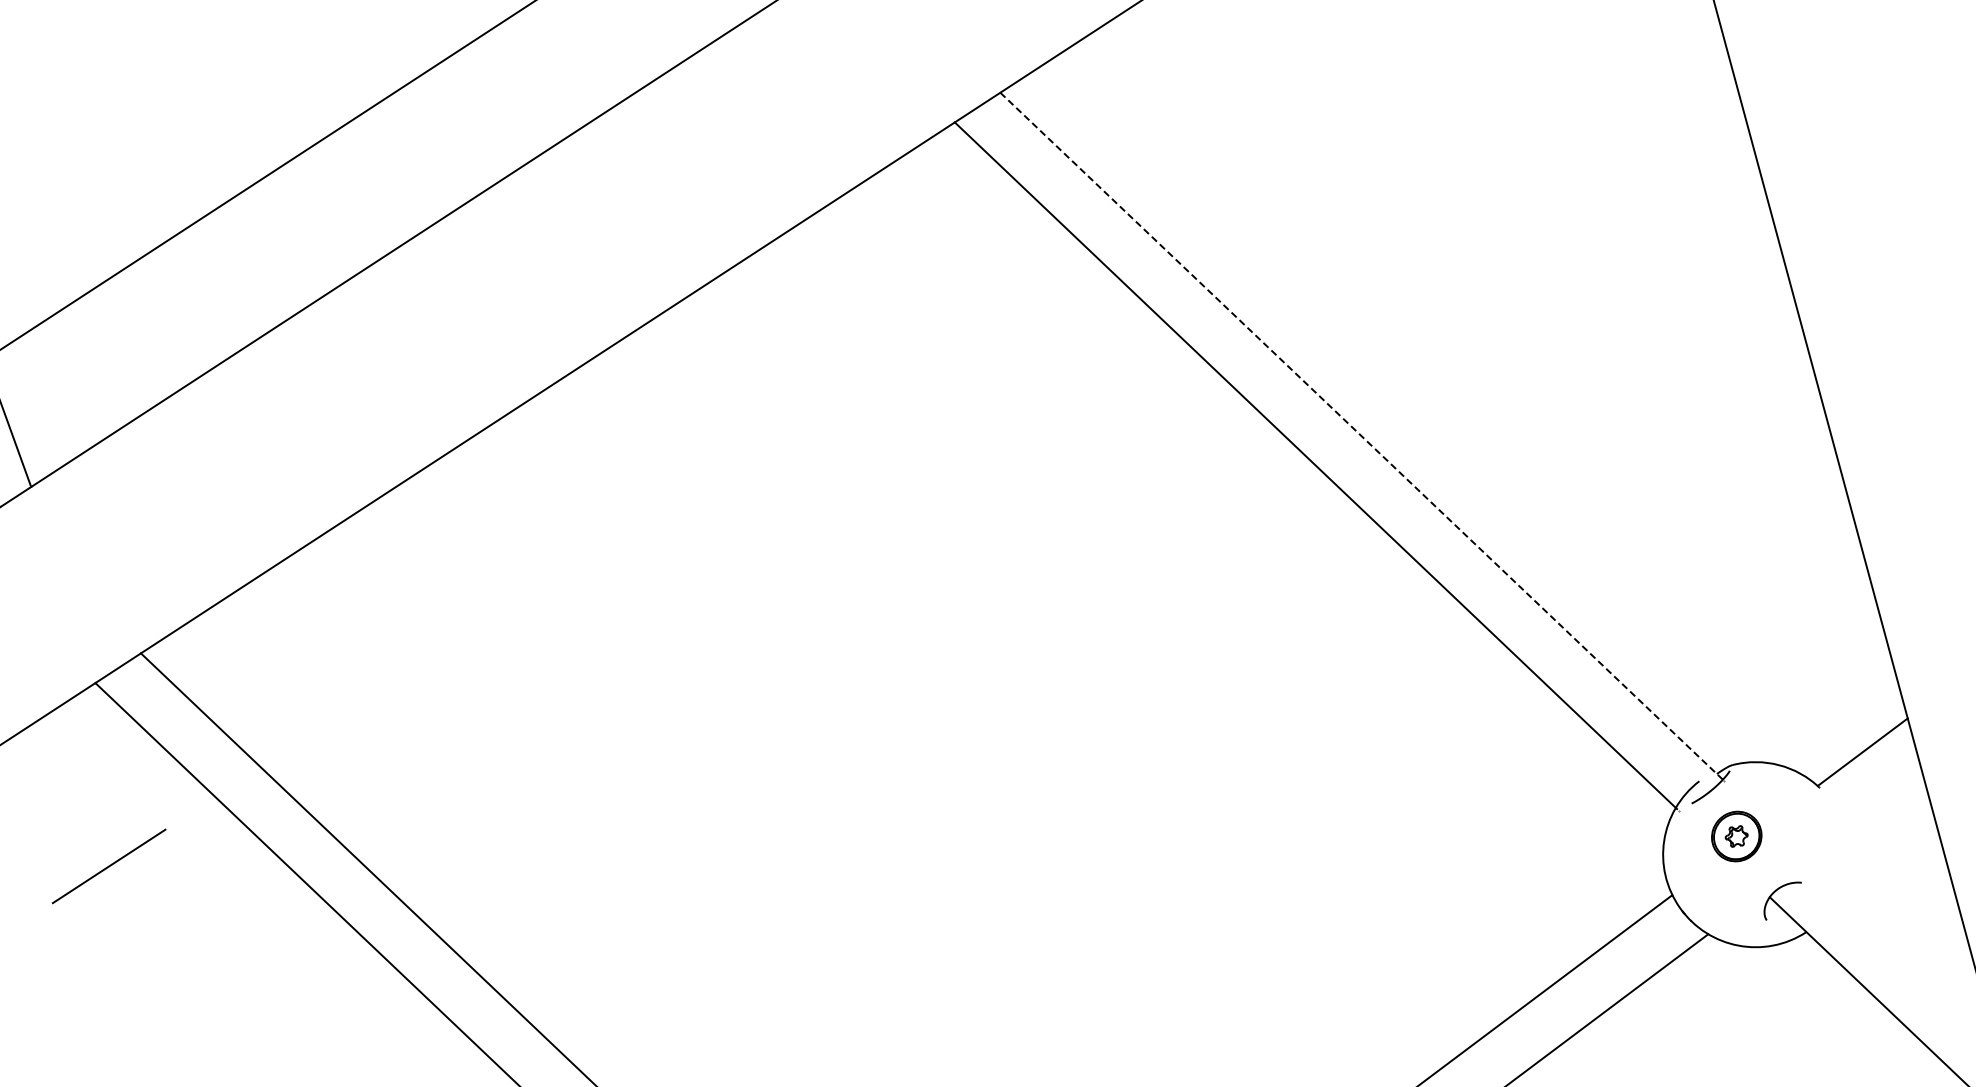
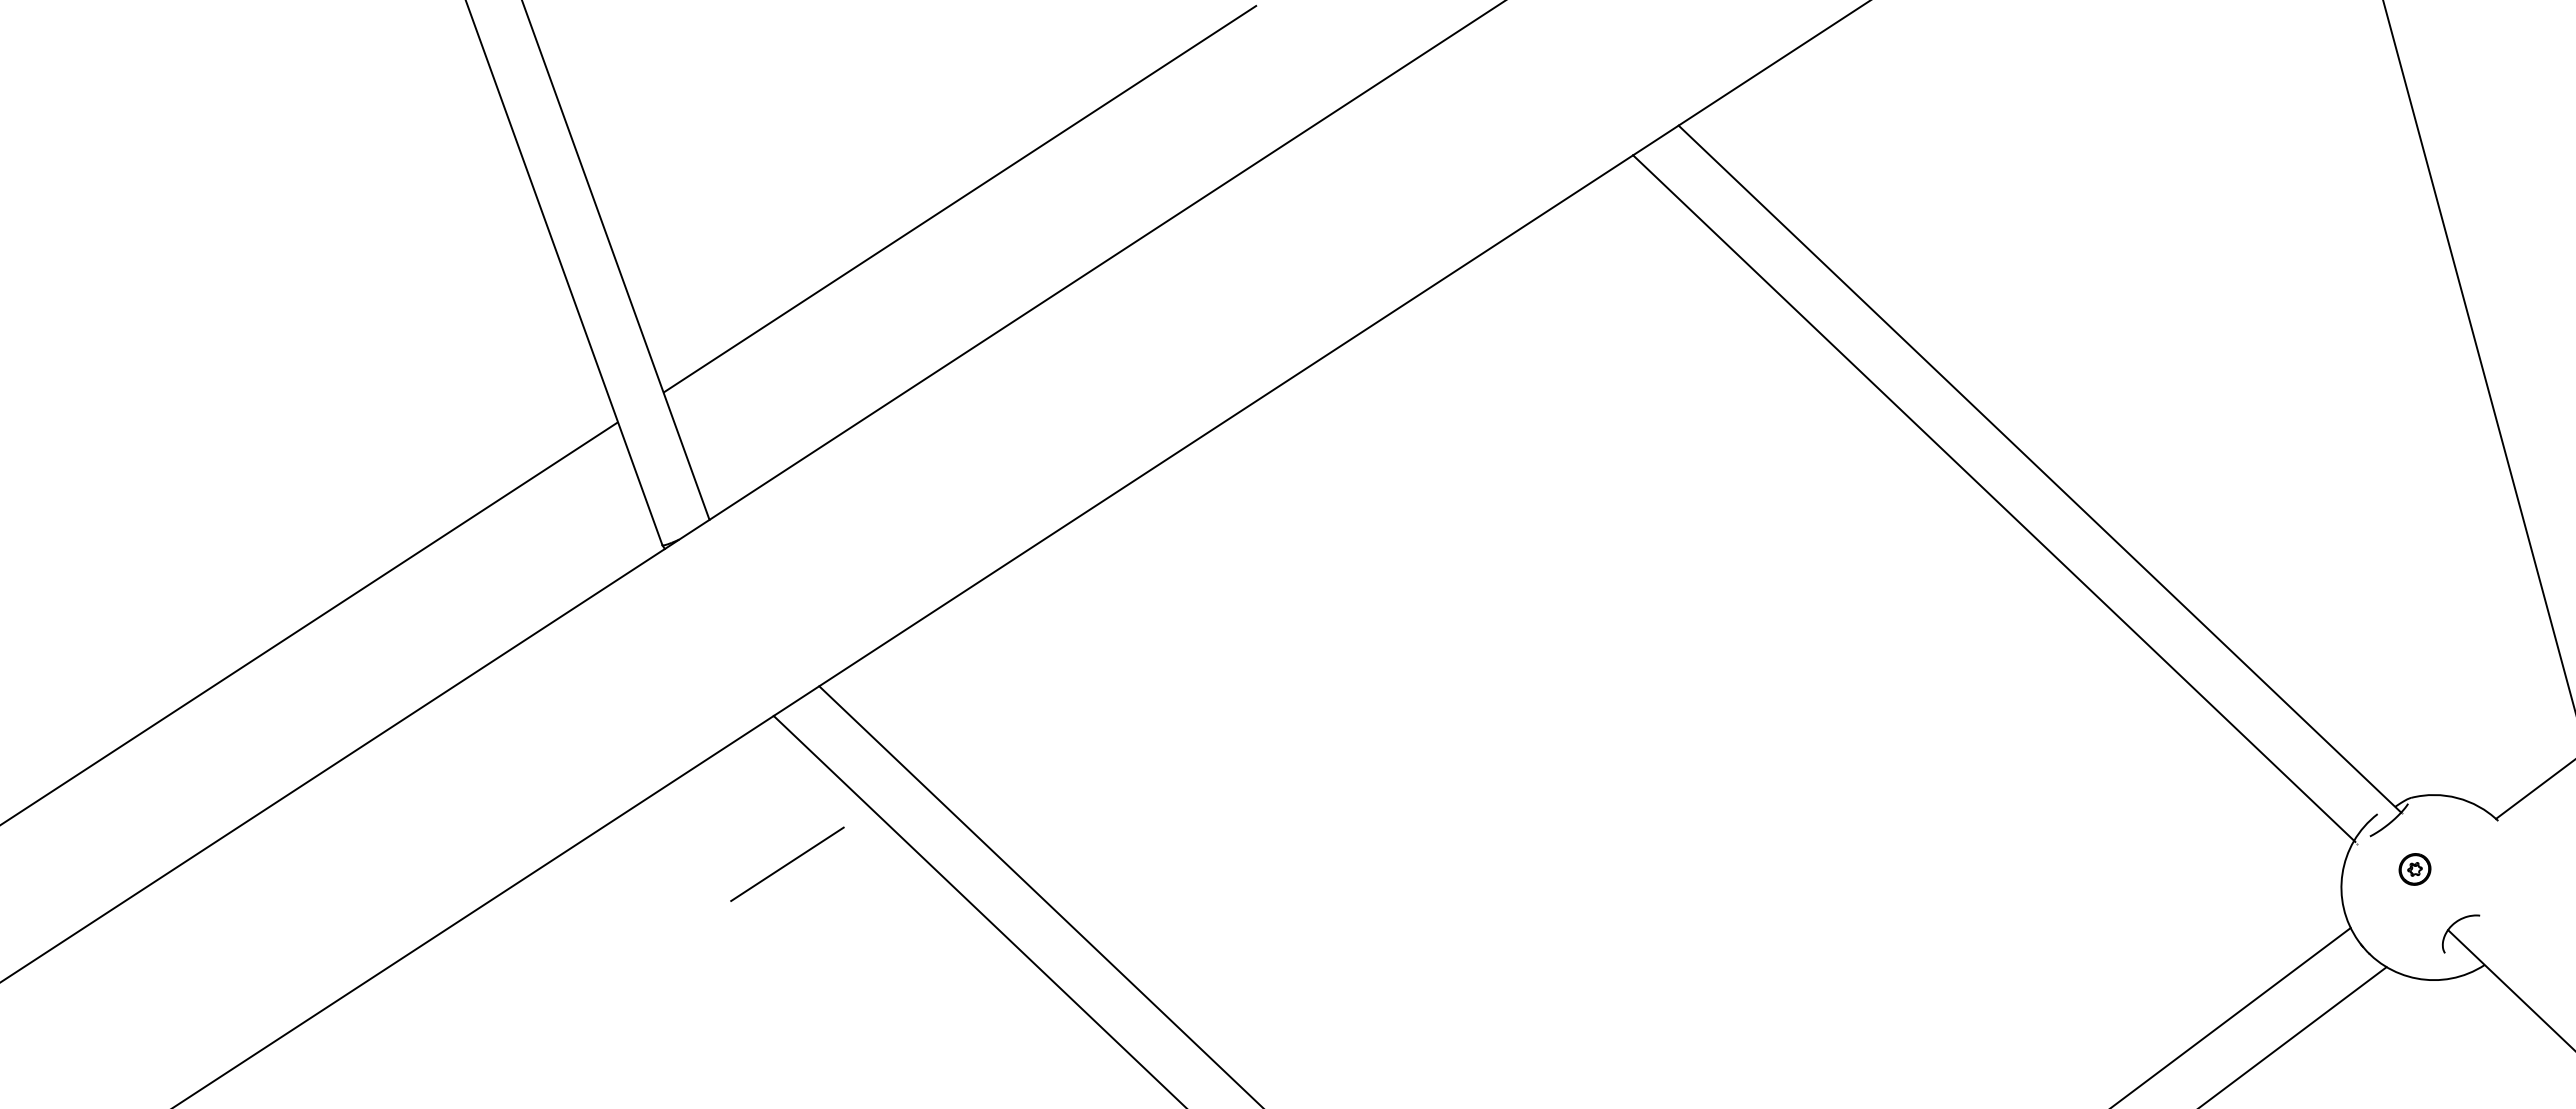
line: (1362, 436) -> (2040, 469), dashed -> solid
part: (1736, 836) -> (2414, 869), size x0.62
line: (109, 865) -> (787, 863), moved

